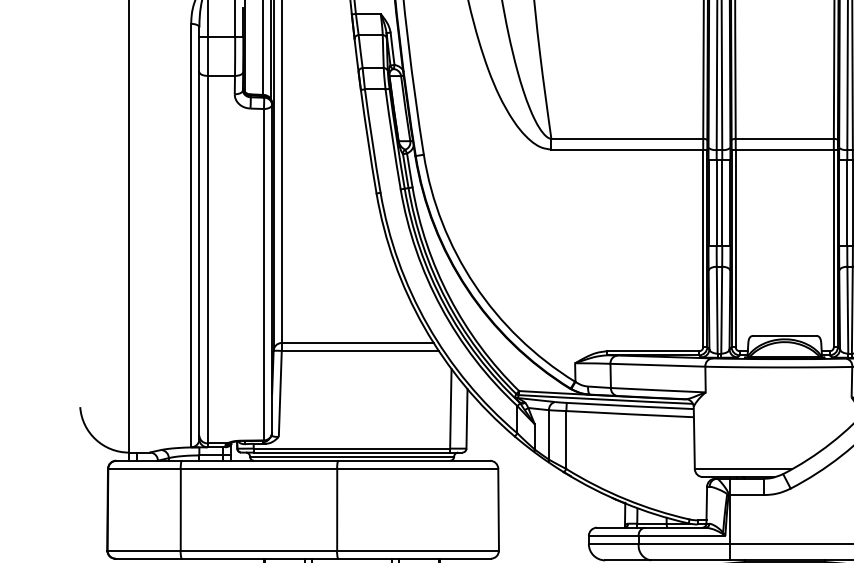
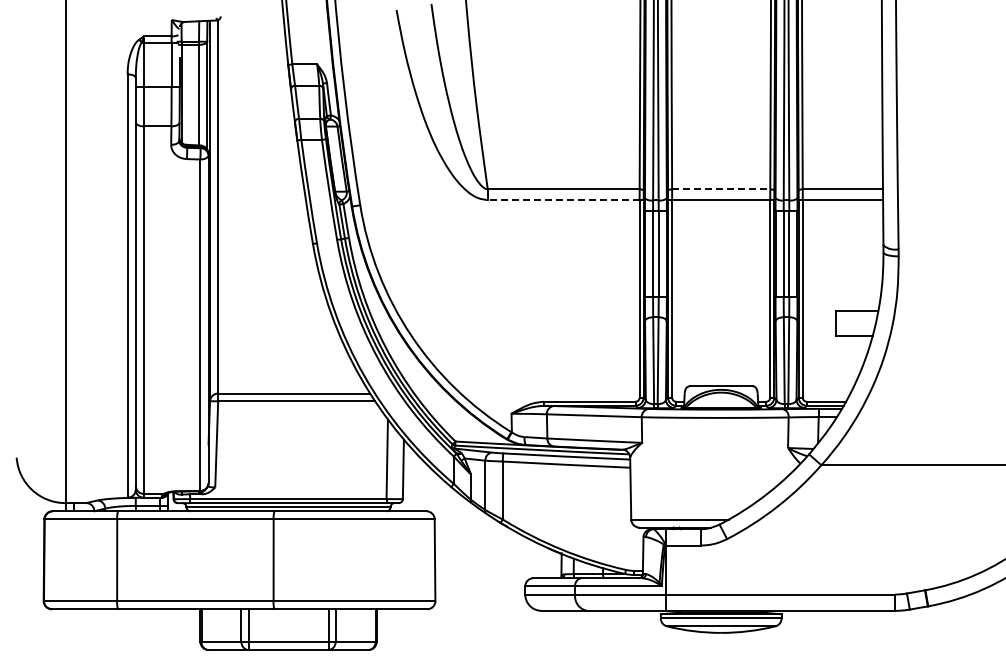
line: (785, 139) -> (721, 189), solid -> dashed
line: (627, 150) -> (563, 200), solid -> dashed

